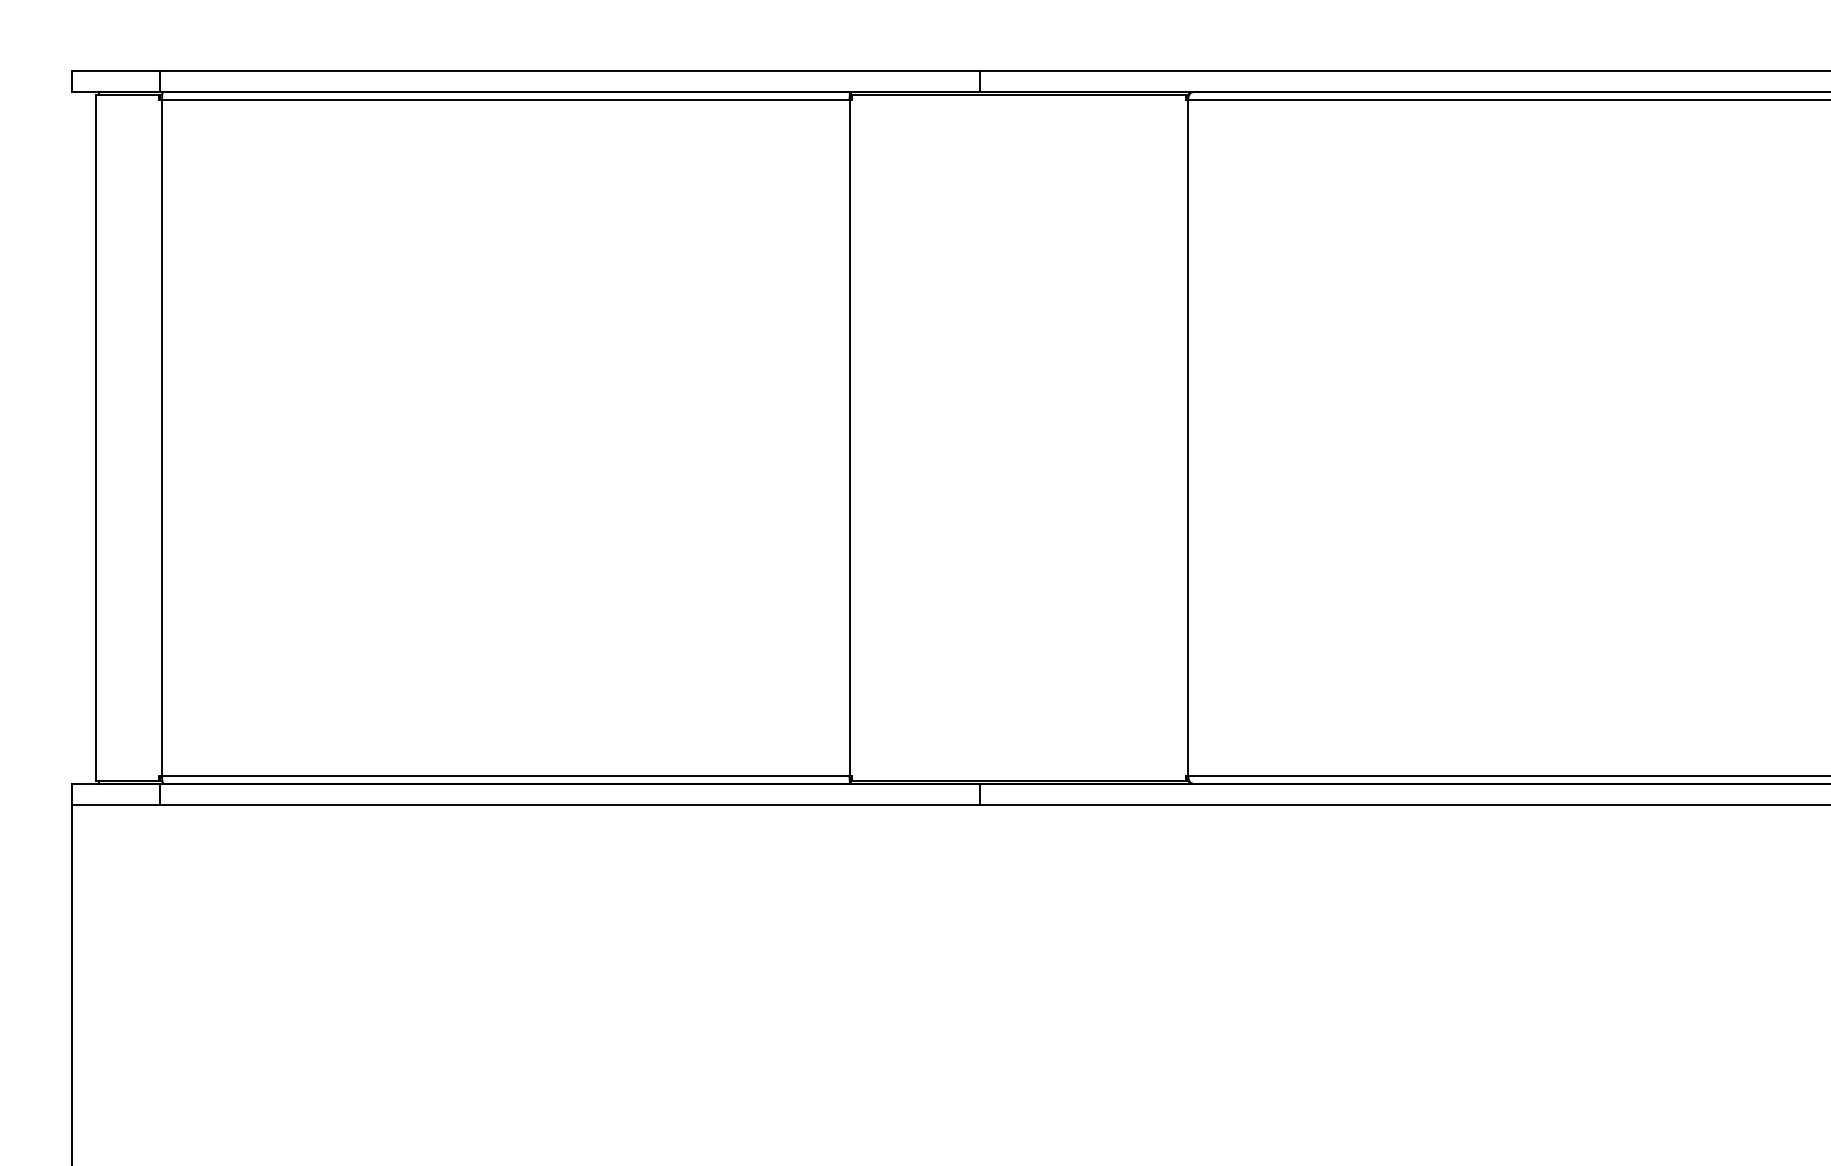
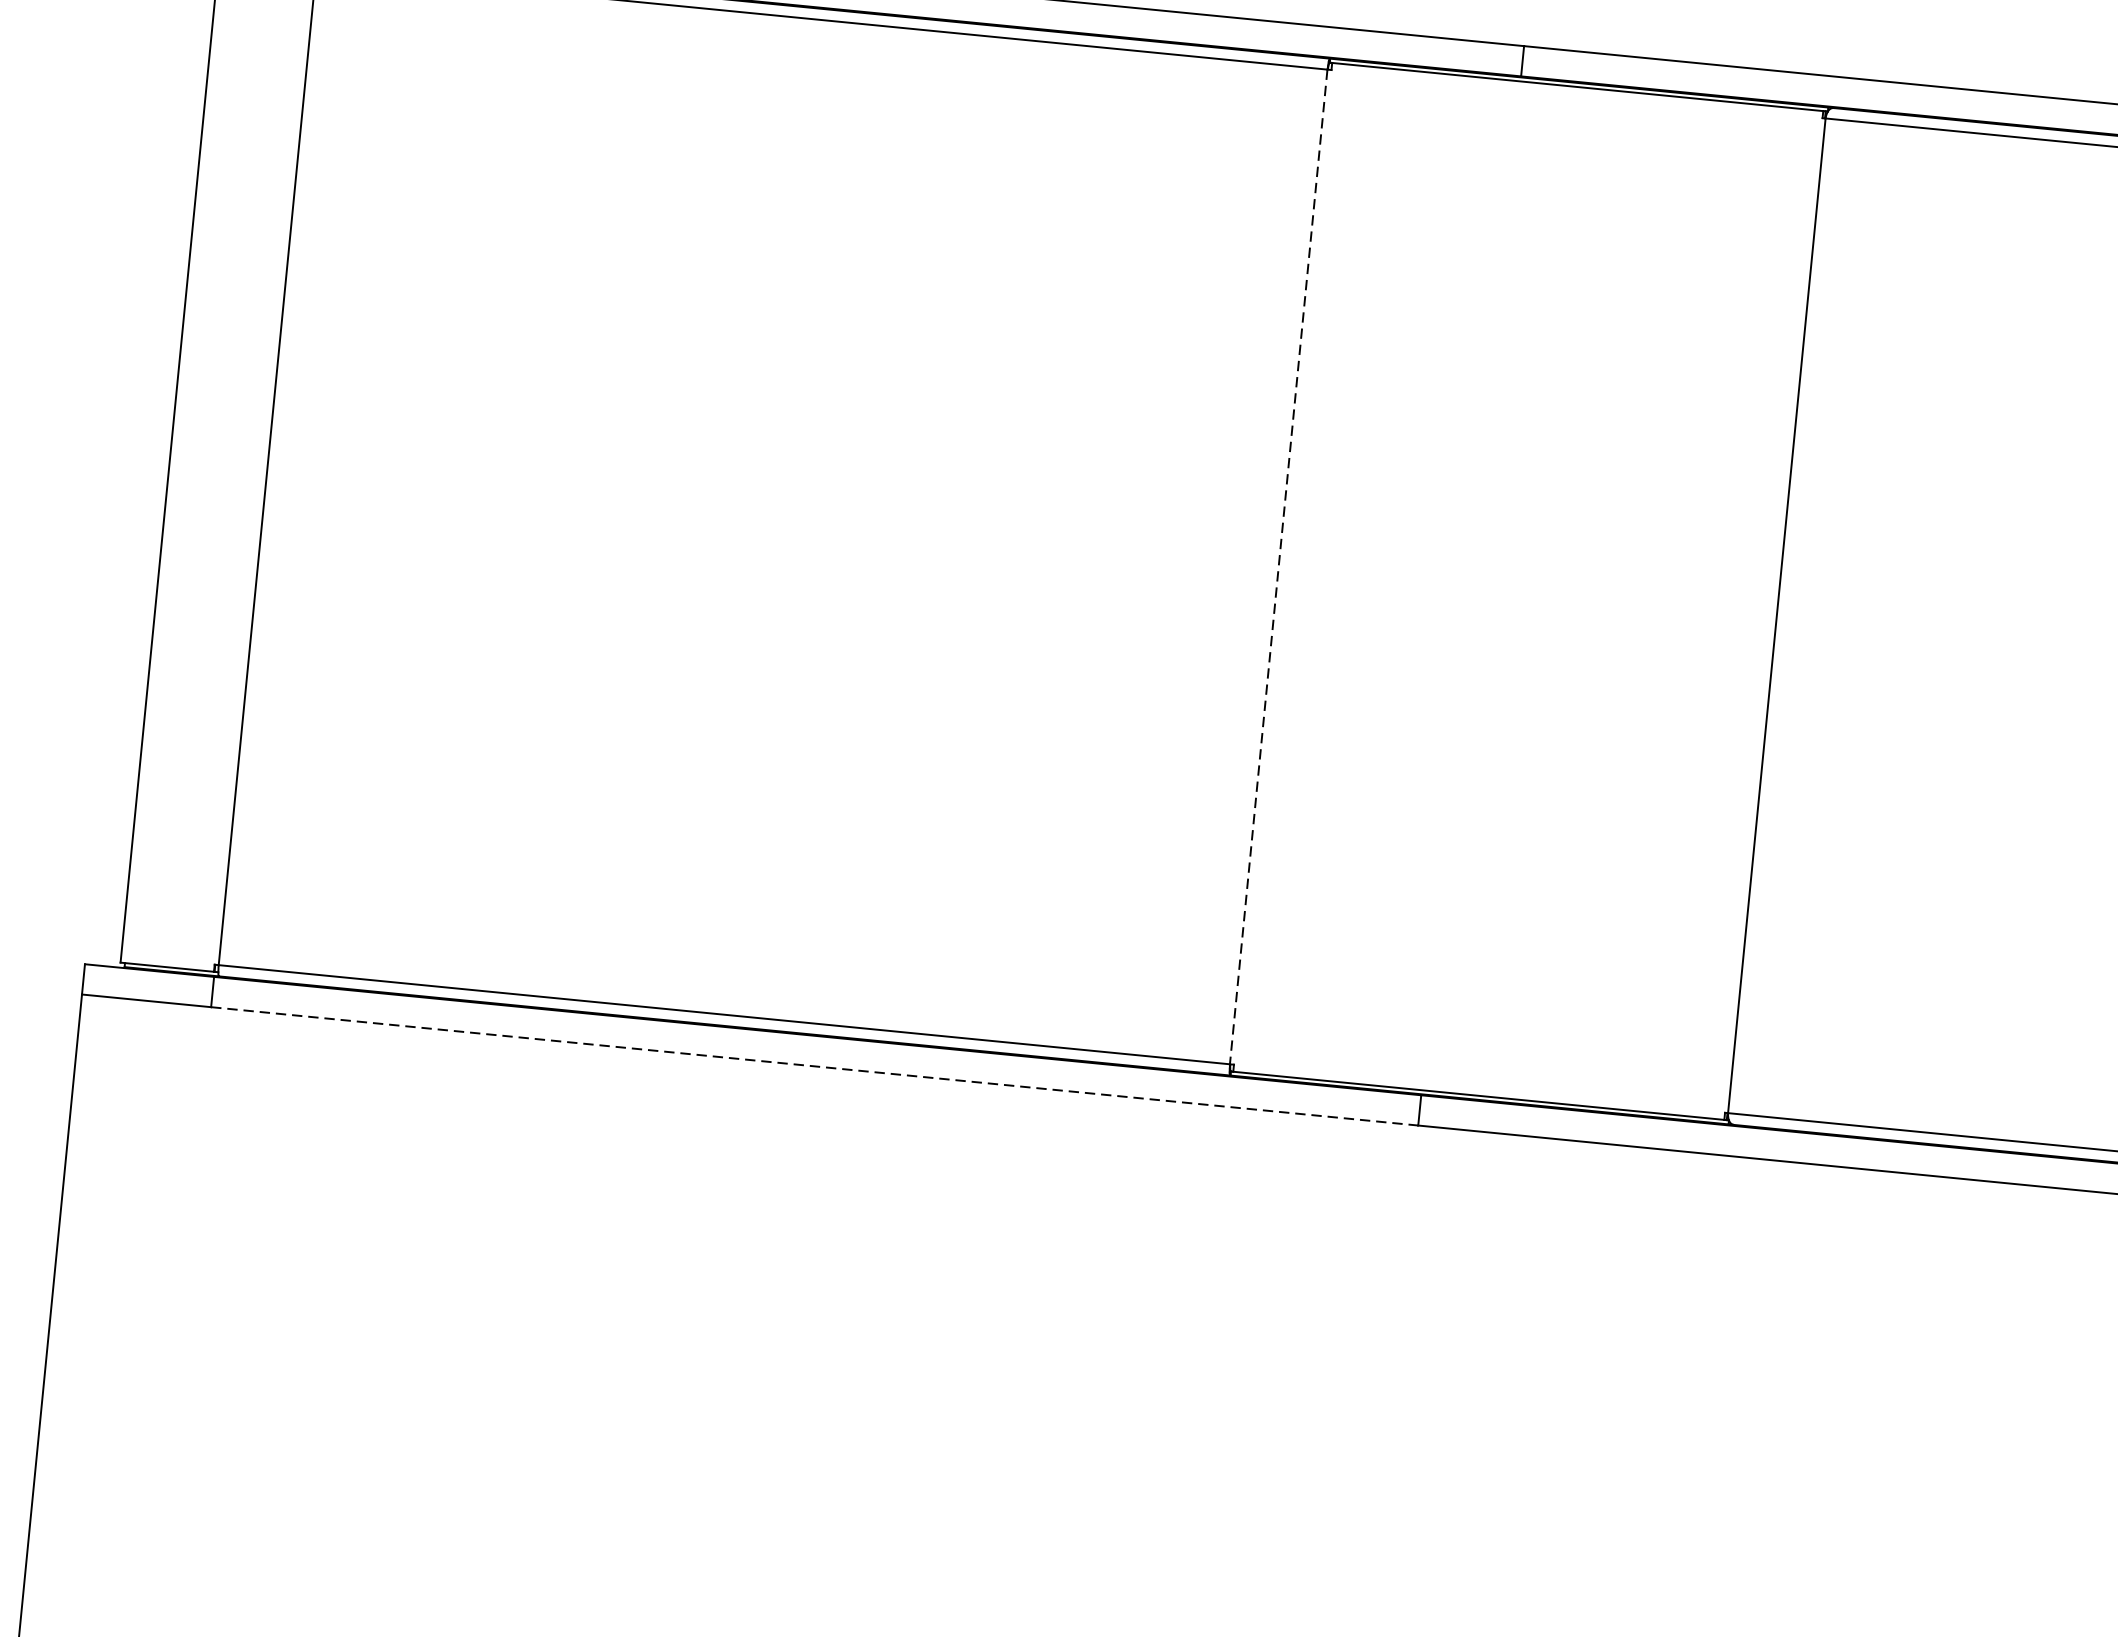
line: (849, 438) -> (1278, 567), solid -> dashed
line: (570, 804) -> (815, 1066), solid -> dashed

